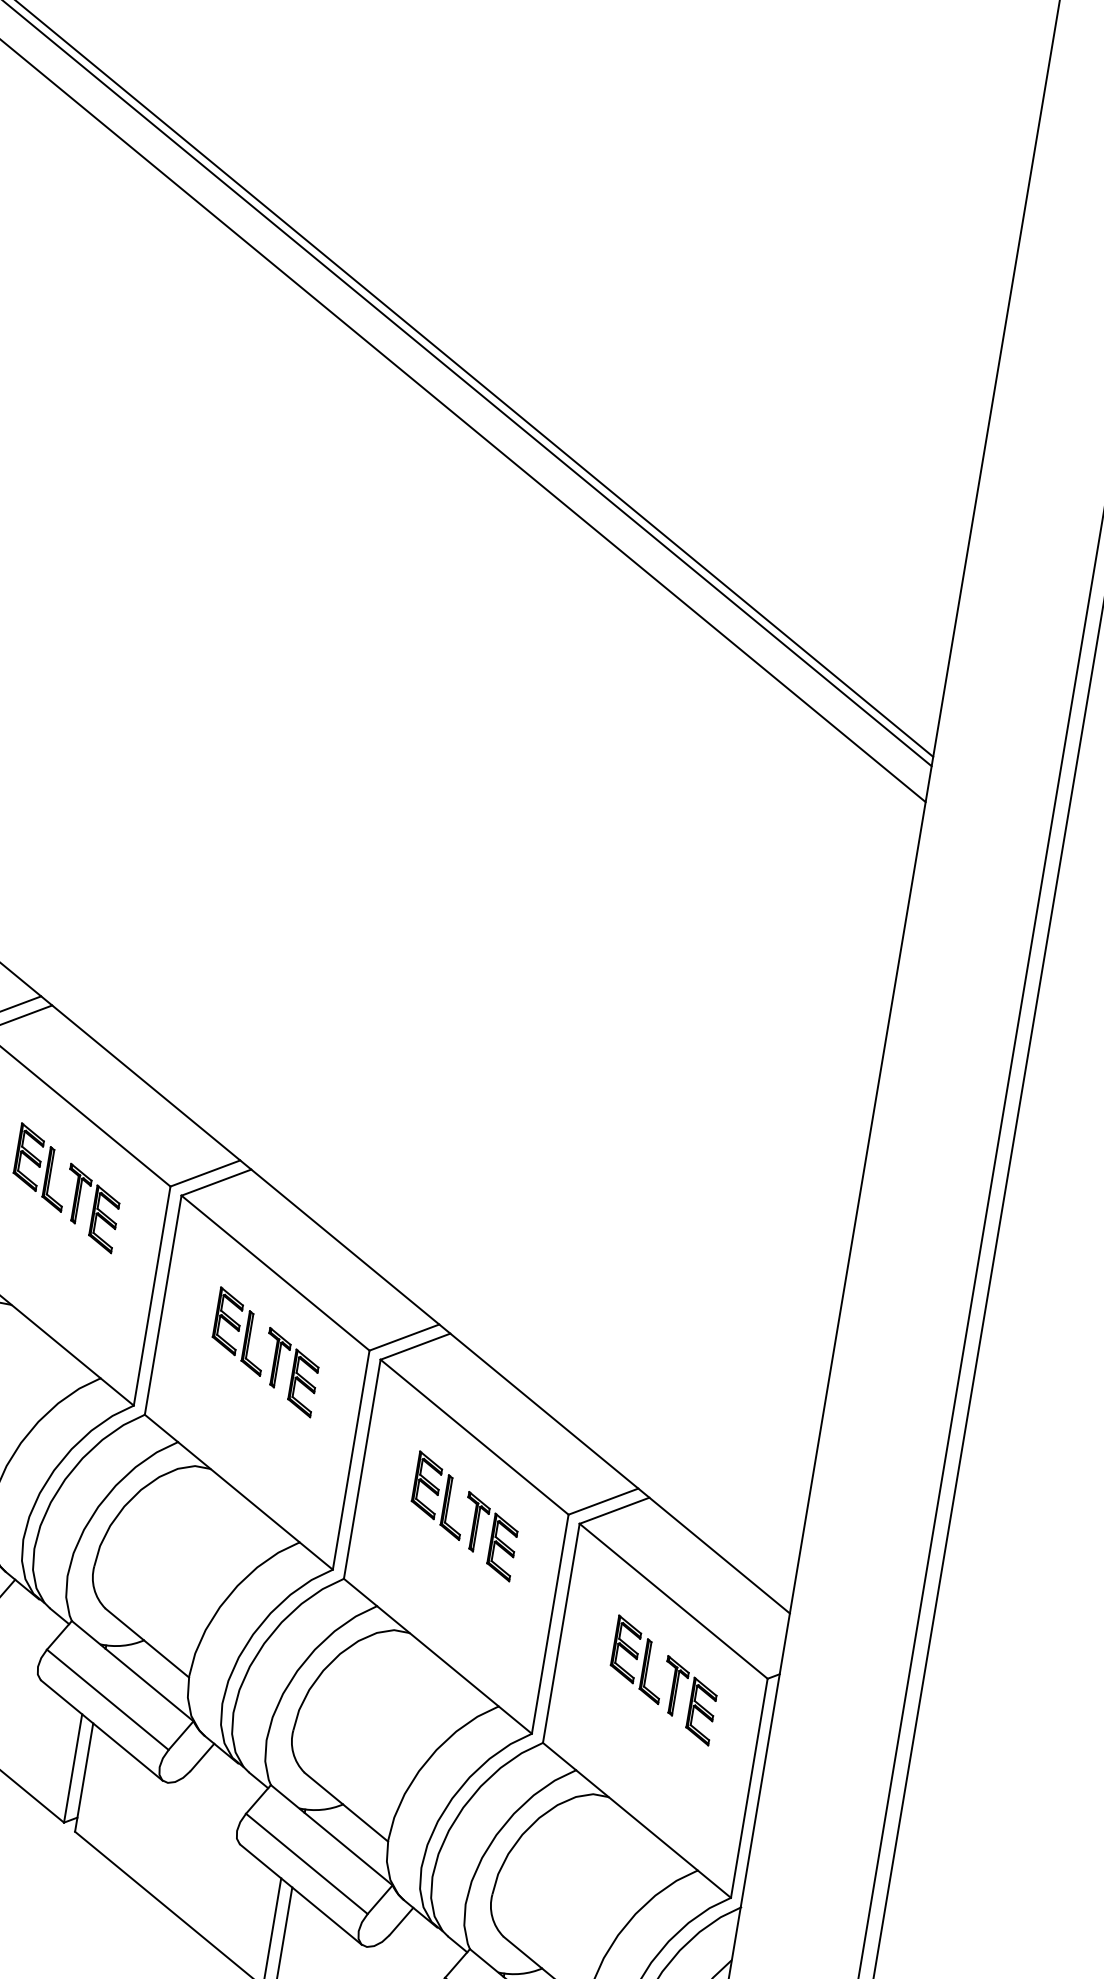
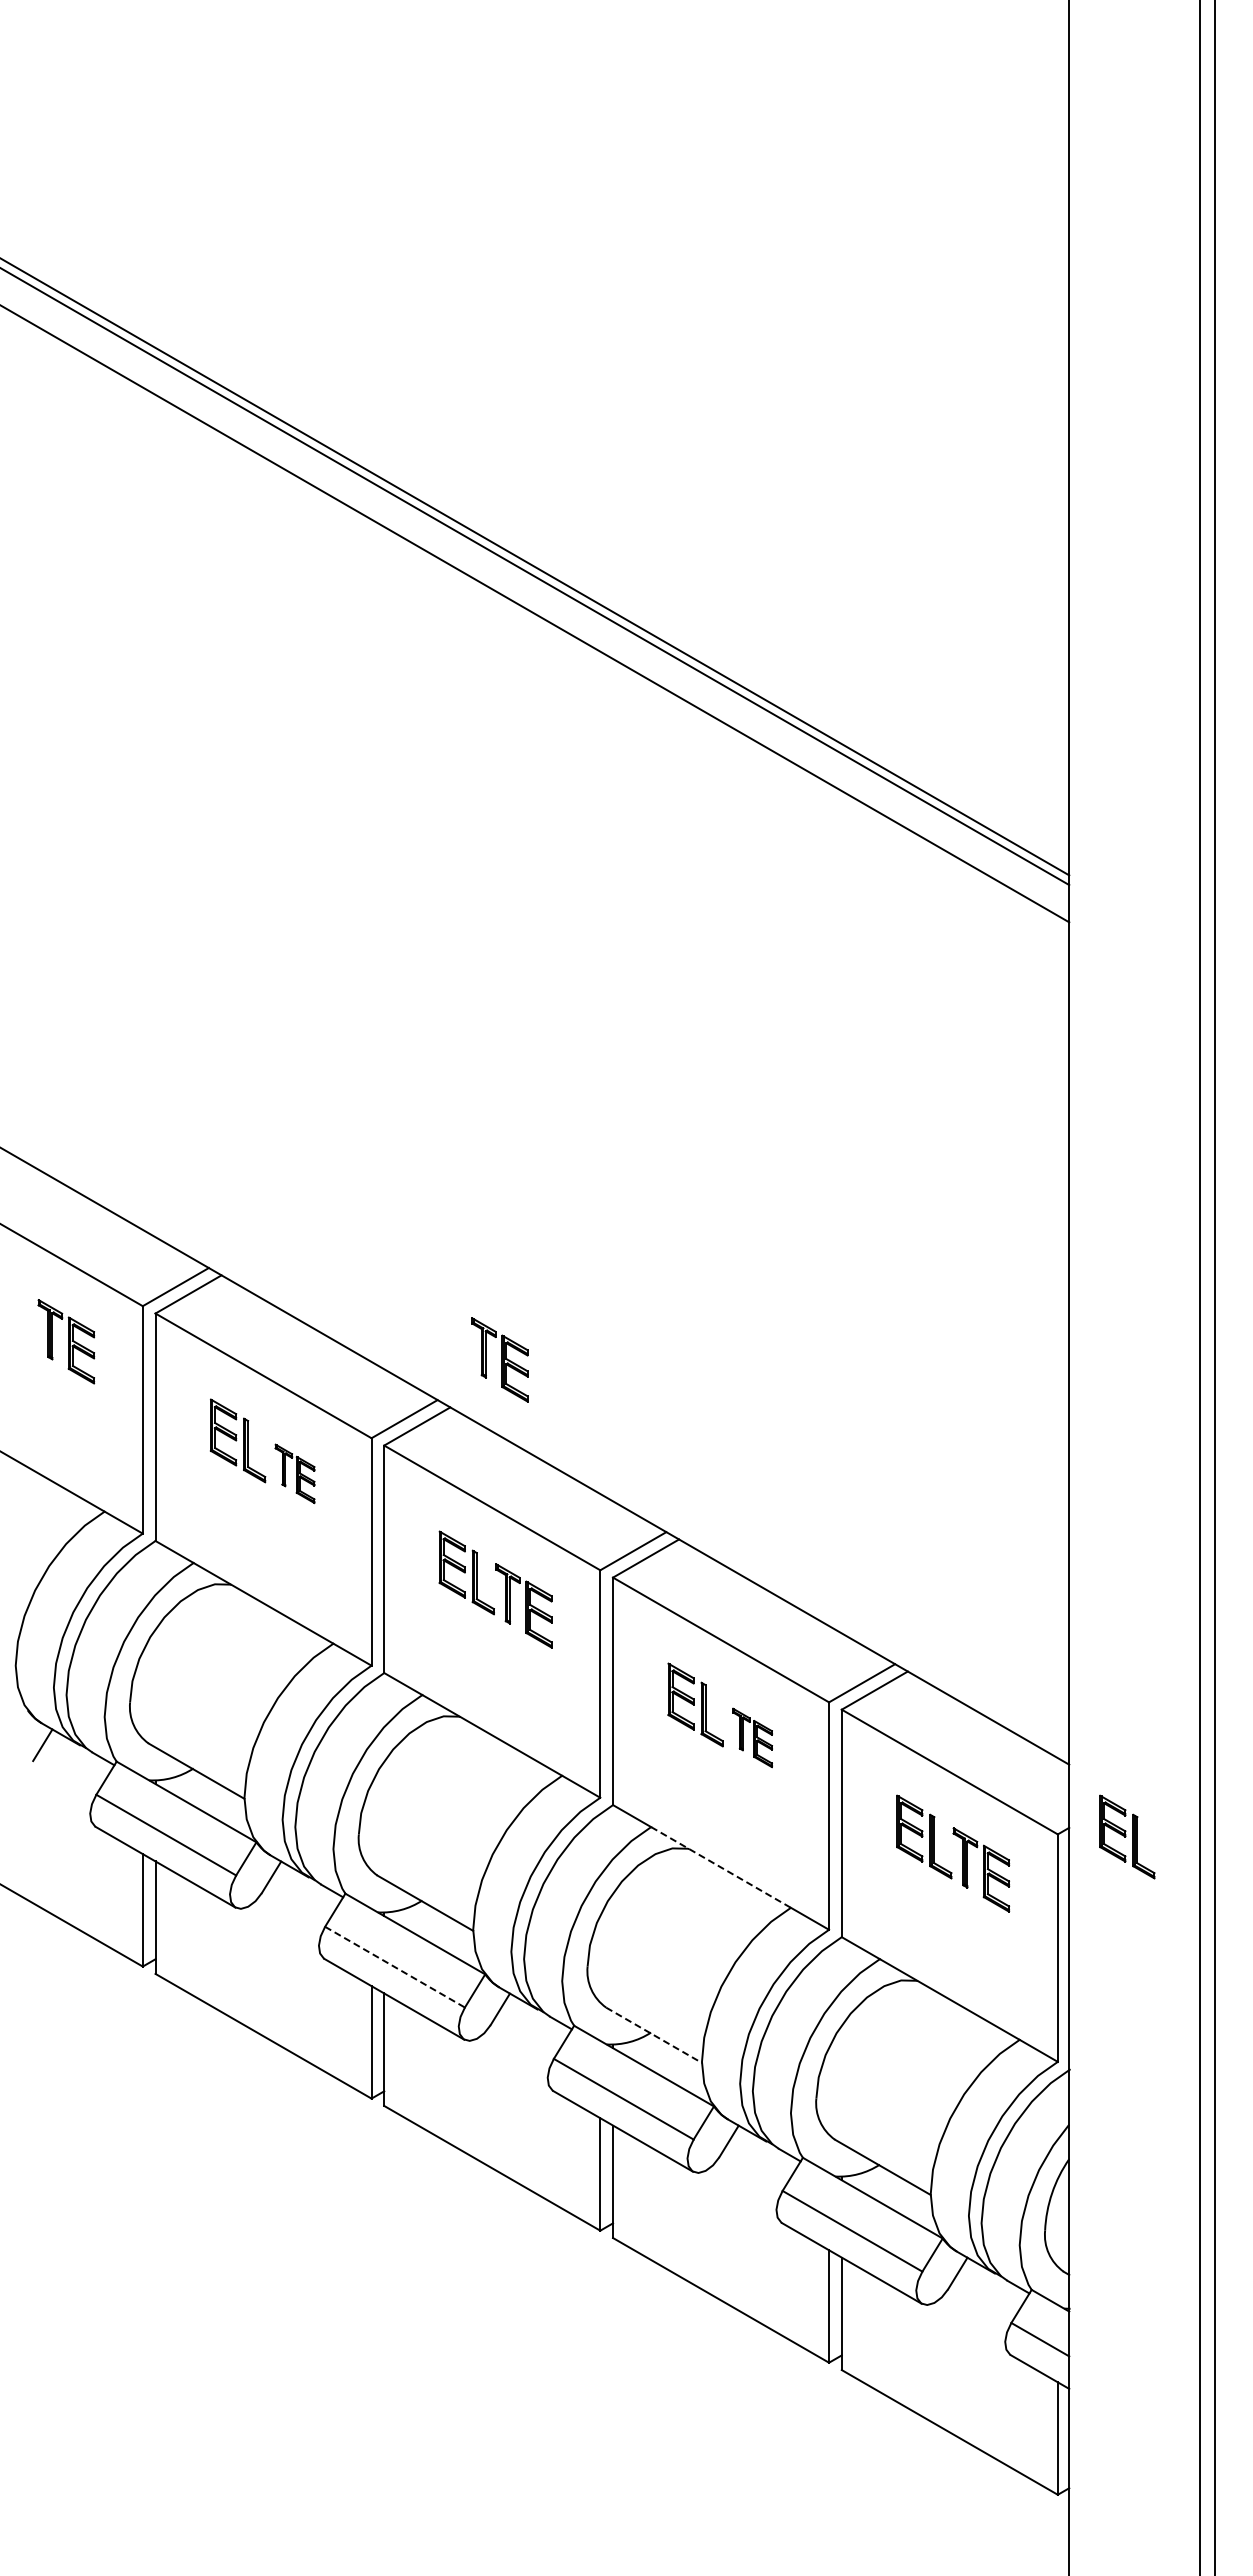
part: (306, 1131) -> (499, 1359), added
part: (90, 1208) -> (294, 1473), size x0.7
part: (489, 1536) -> (752, 1737), size x0.7
line: (438, 1656) -> (721, 1867), solid -> dashed
part: (834, 1692) -> (1127, 1836), added
line: (108, 1700) -> (395, 1967), solid -> dashed
line: (346, 1807) -> (654, 2035), solid -> dashed

